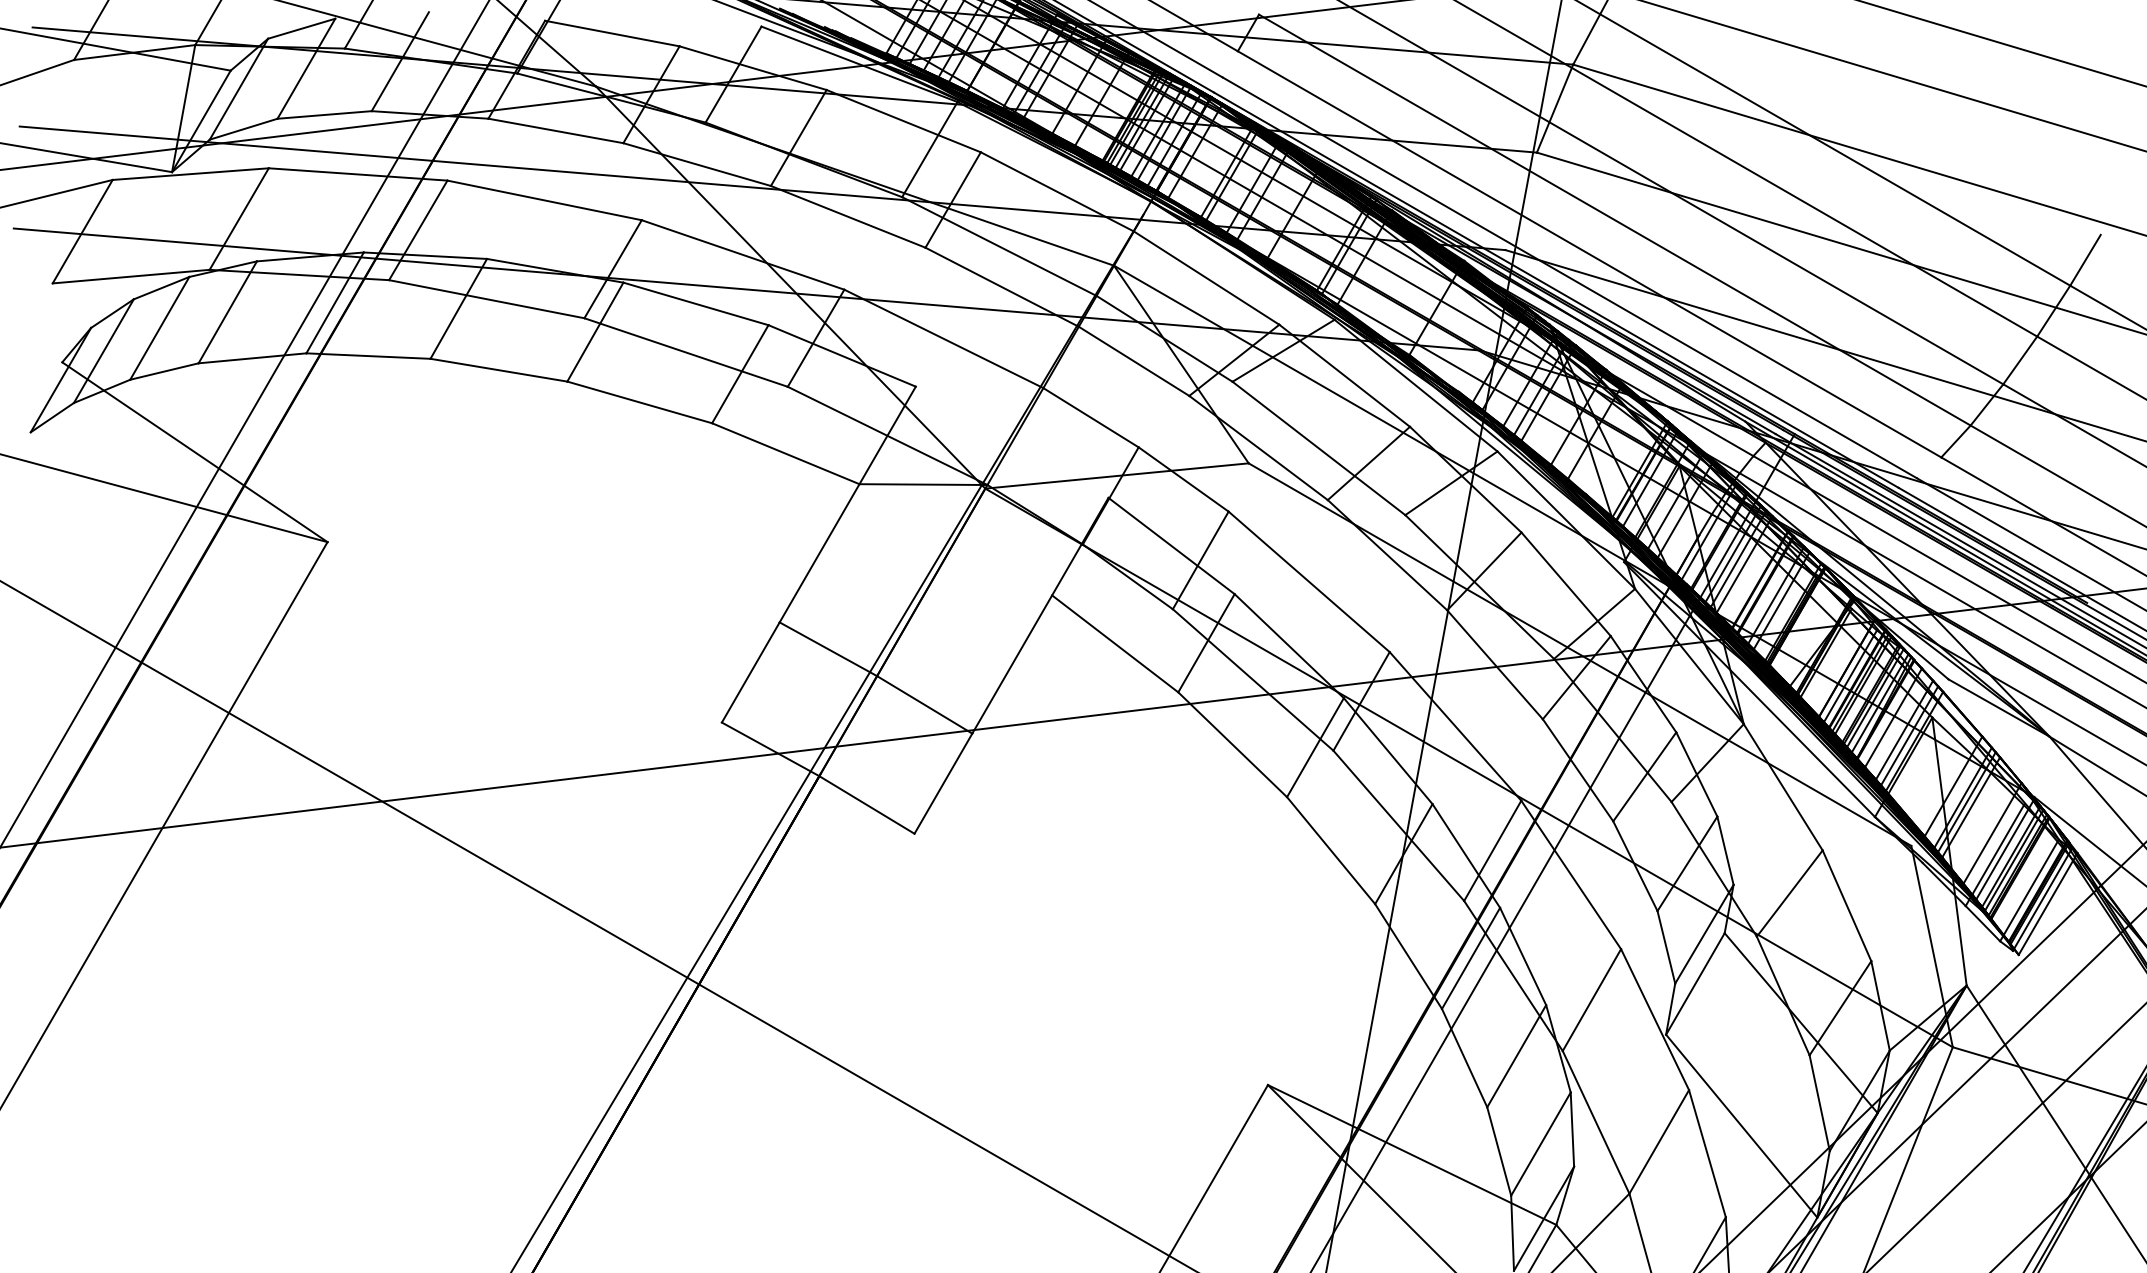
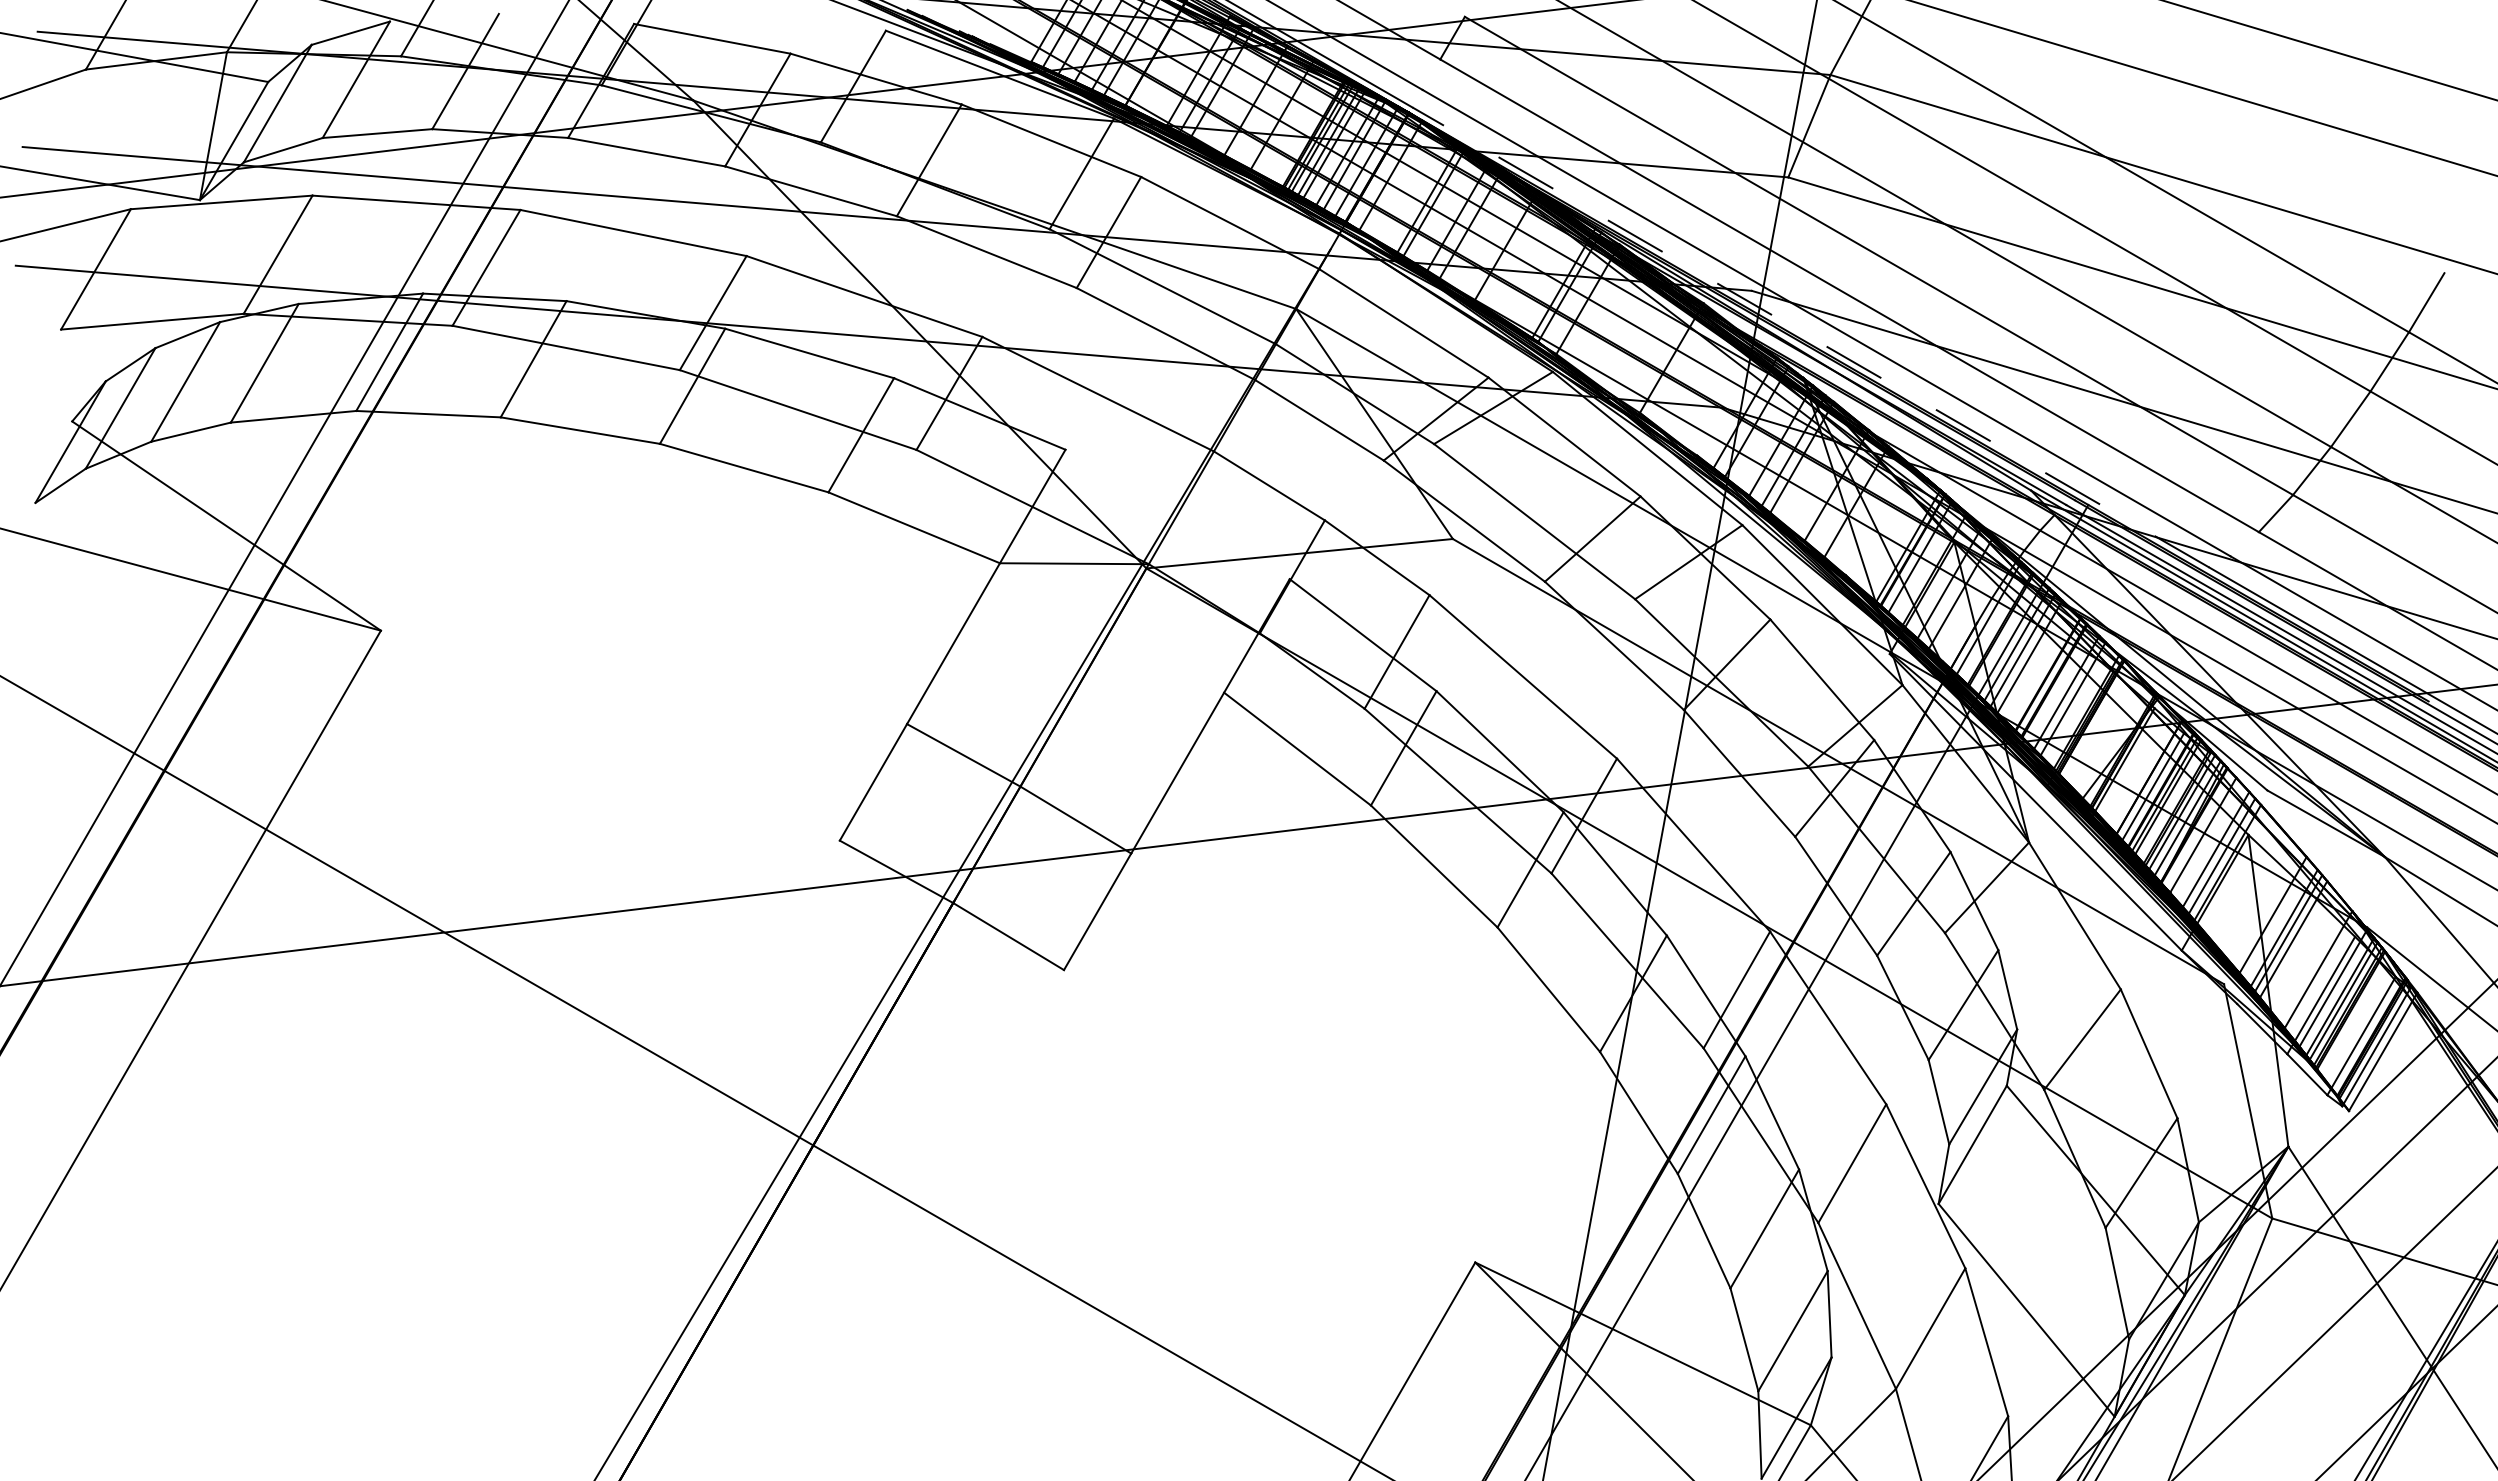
line: (1555, 290) -> (1810, 337), solid -> dashed

